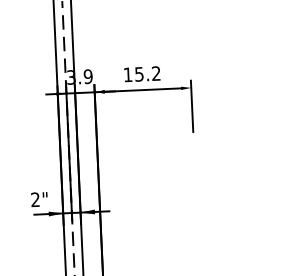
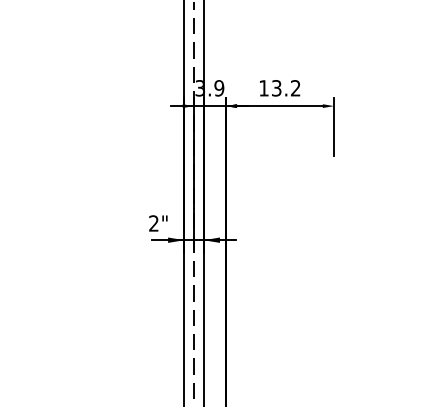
text: (139, 73) -> (276, 87), 15.2 -> 13.2

